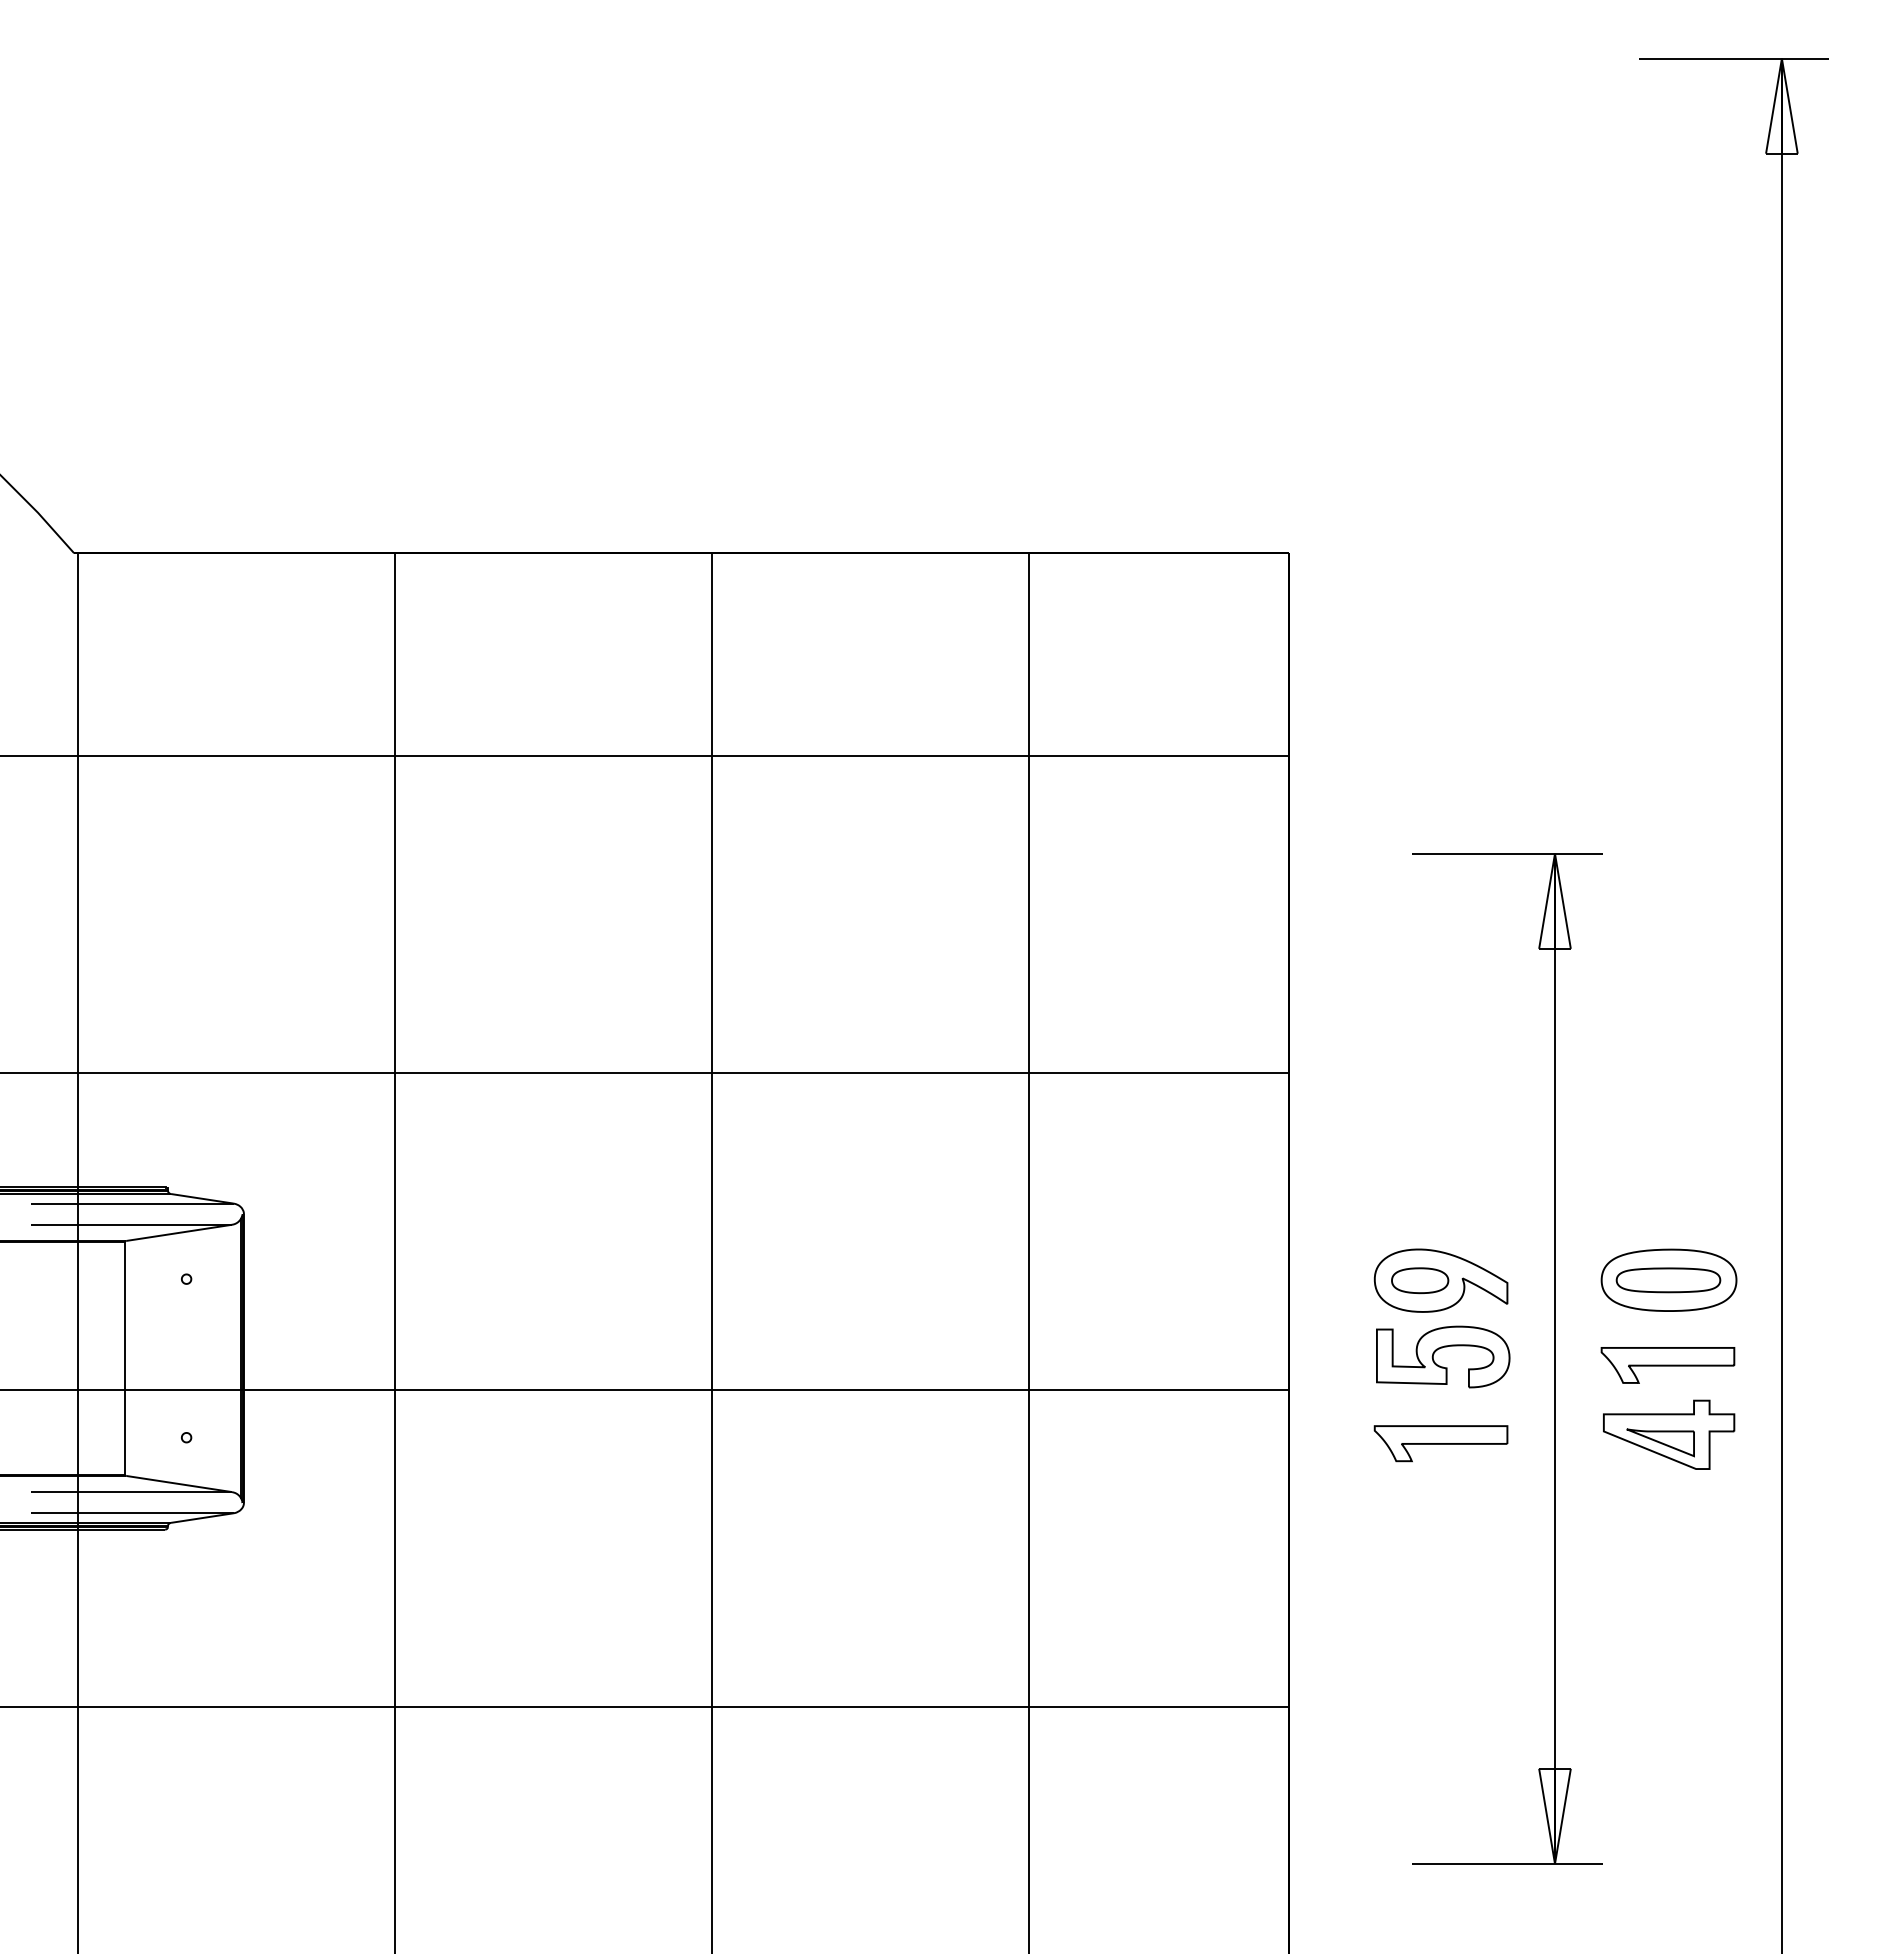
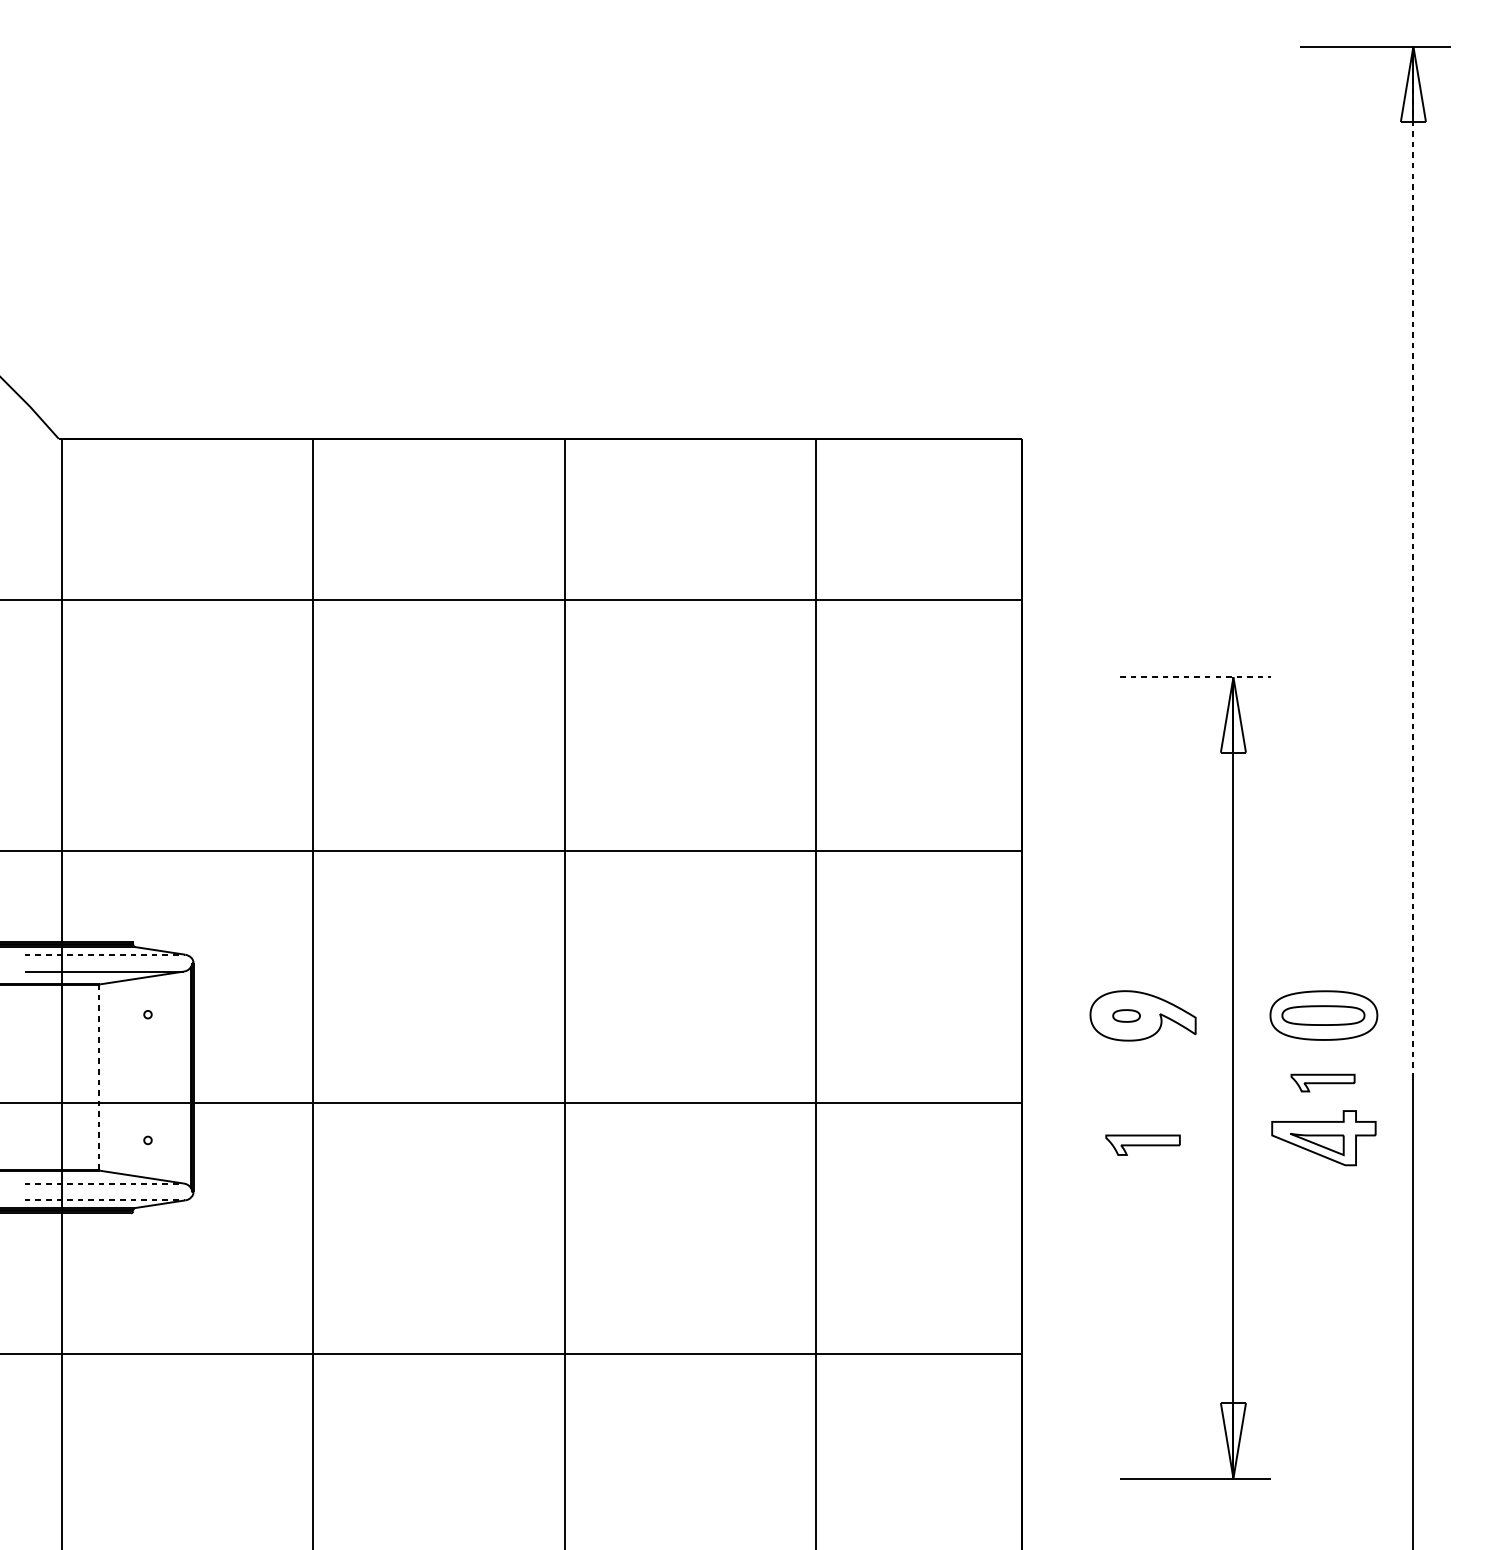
line: (1781, 708) -> (1413, 562), solid -> dashed
line: (1507, 853) -> (1195, 677), solid -> dashed
line: (132, 1203) -> (105, 954), solid -> dashed
part: (1420, 1280) -> (1126, 1015), size x0.6
part: (1442, 1348) -> (1144, 1069), removed
line: (125, 1357) -> (99, 1076), solid -> dashed
part: (1667, 1365) -> (1322, 1083), size x0.6
part: (1440, 1443) -> (1142, 1145), size x0.7
line: (132, 1492) -> (105, 1183), solid -> dashed
line: (132, 1513) -> (105, 1200), solid -> dashed

